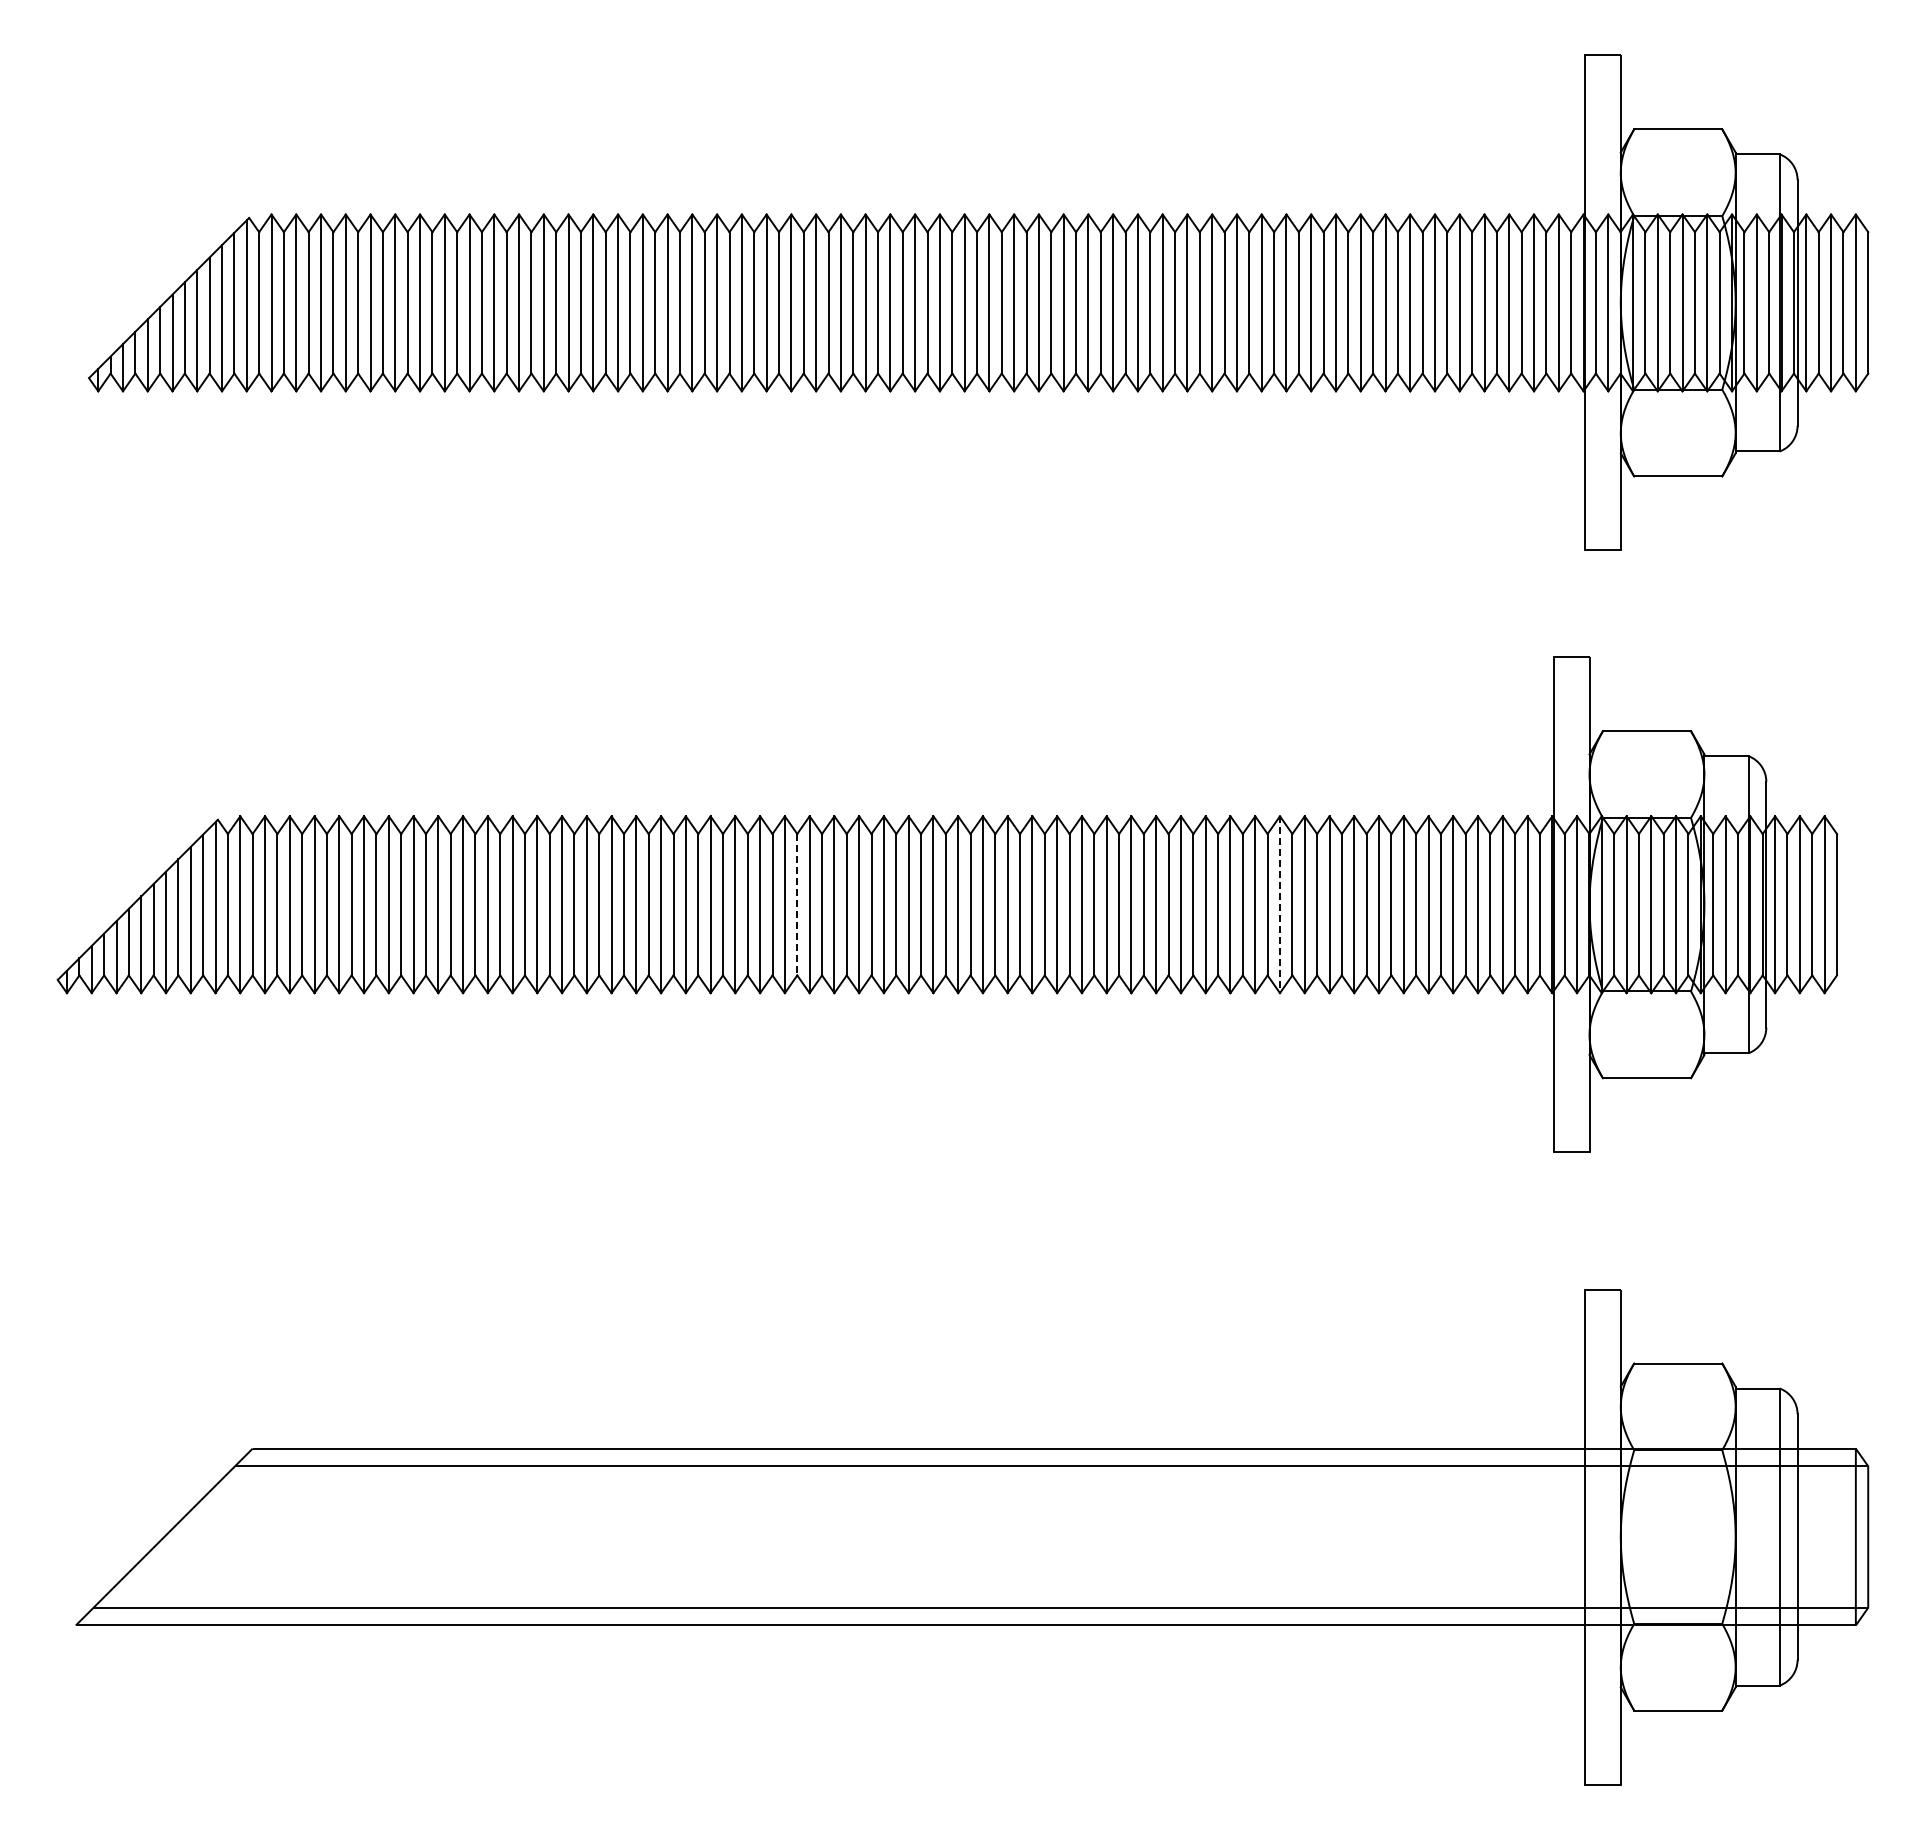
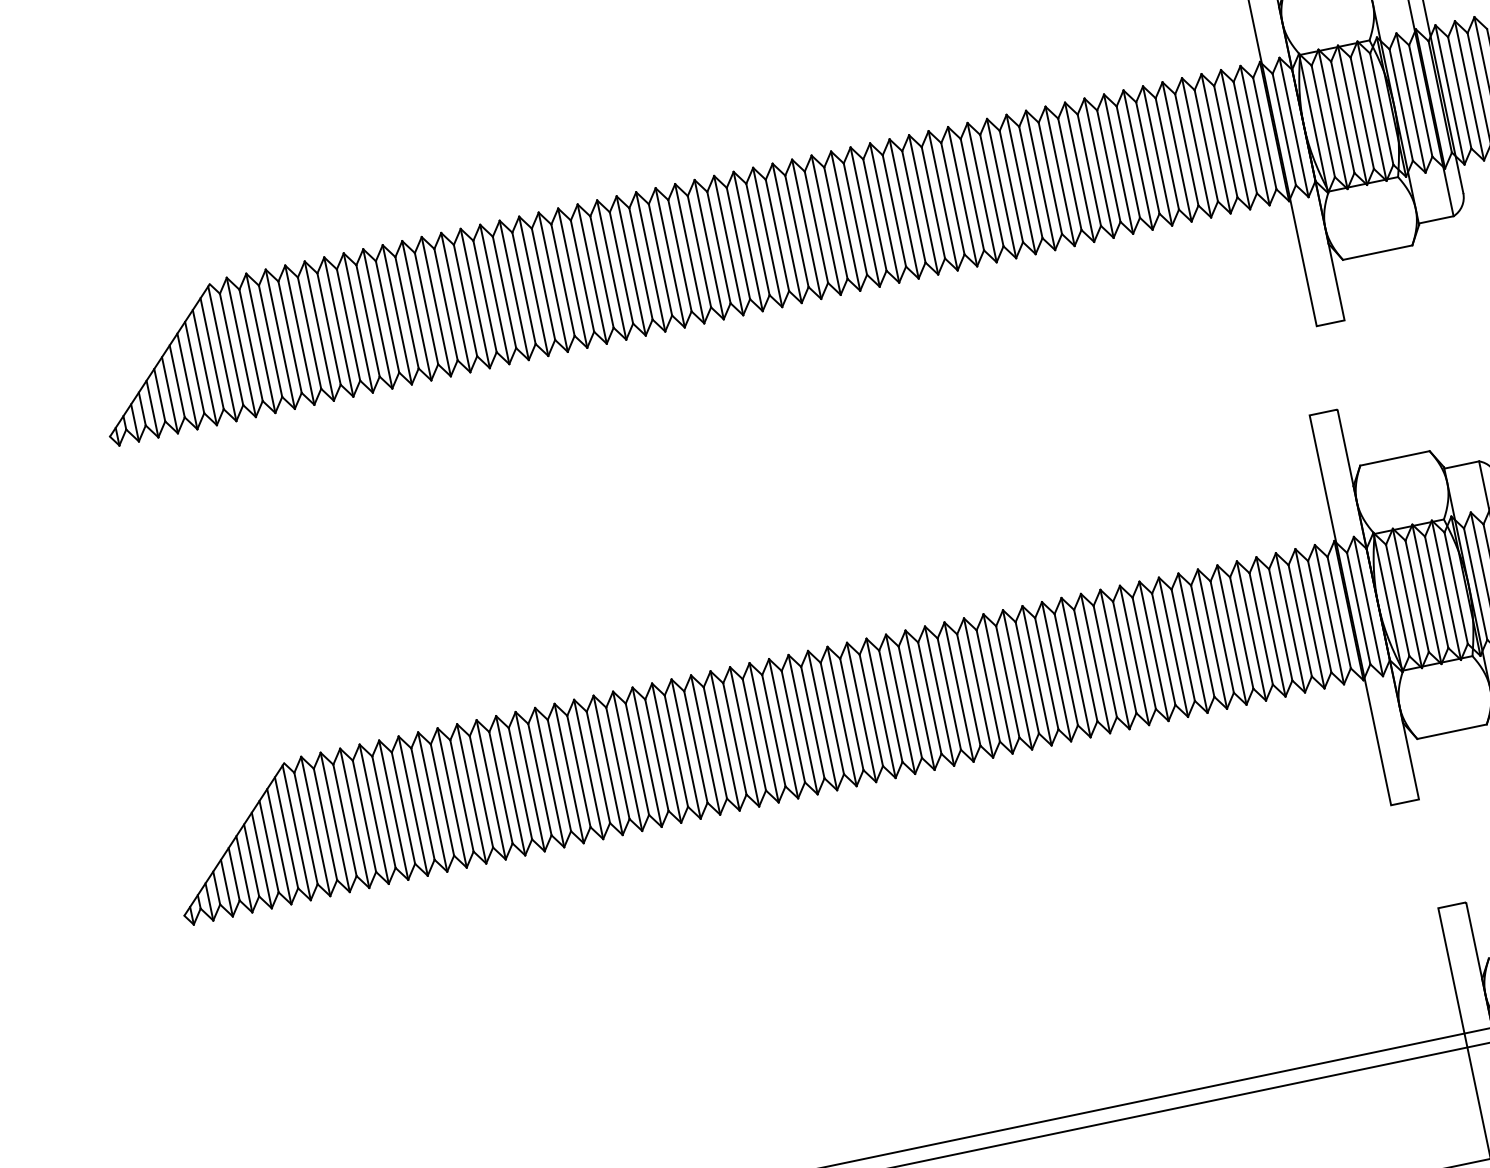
line: (797, 904) -> (754, 734), dashed -> solid
line: (1279, 905) -> (1134, 656), dashed -> solid

